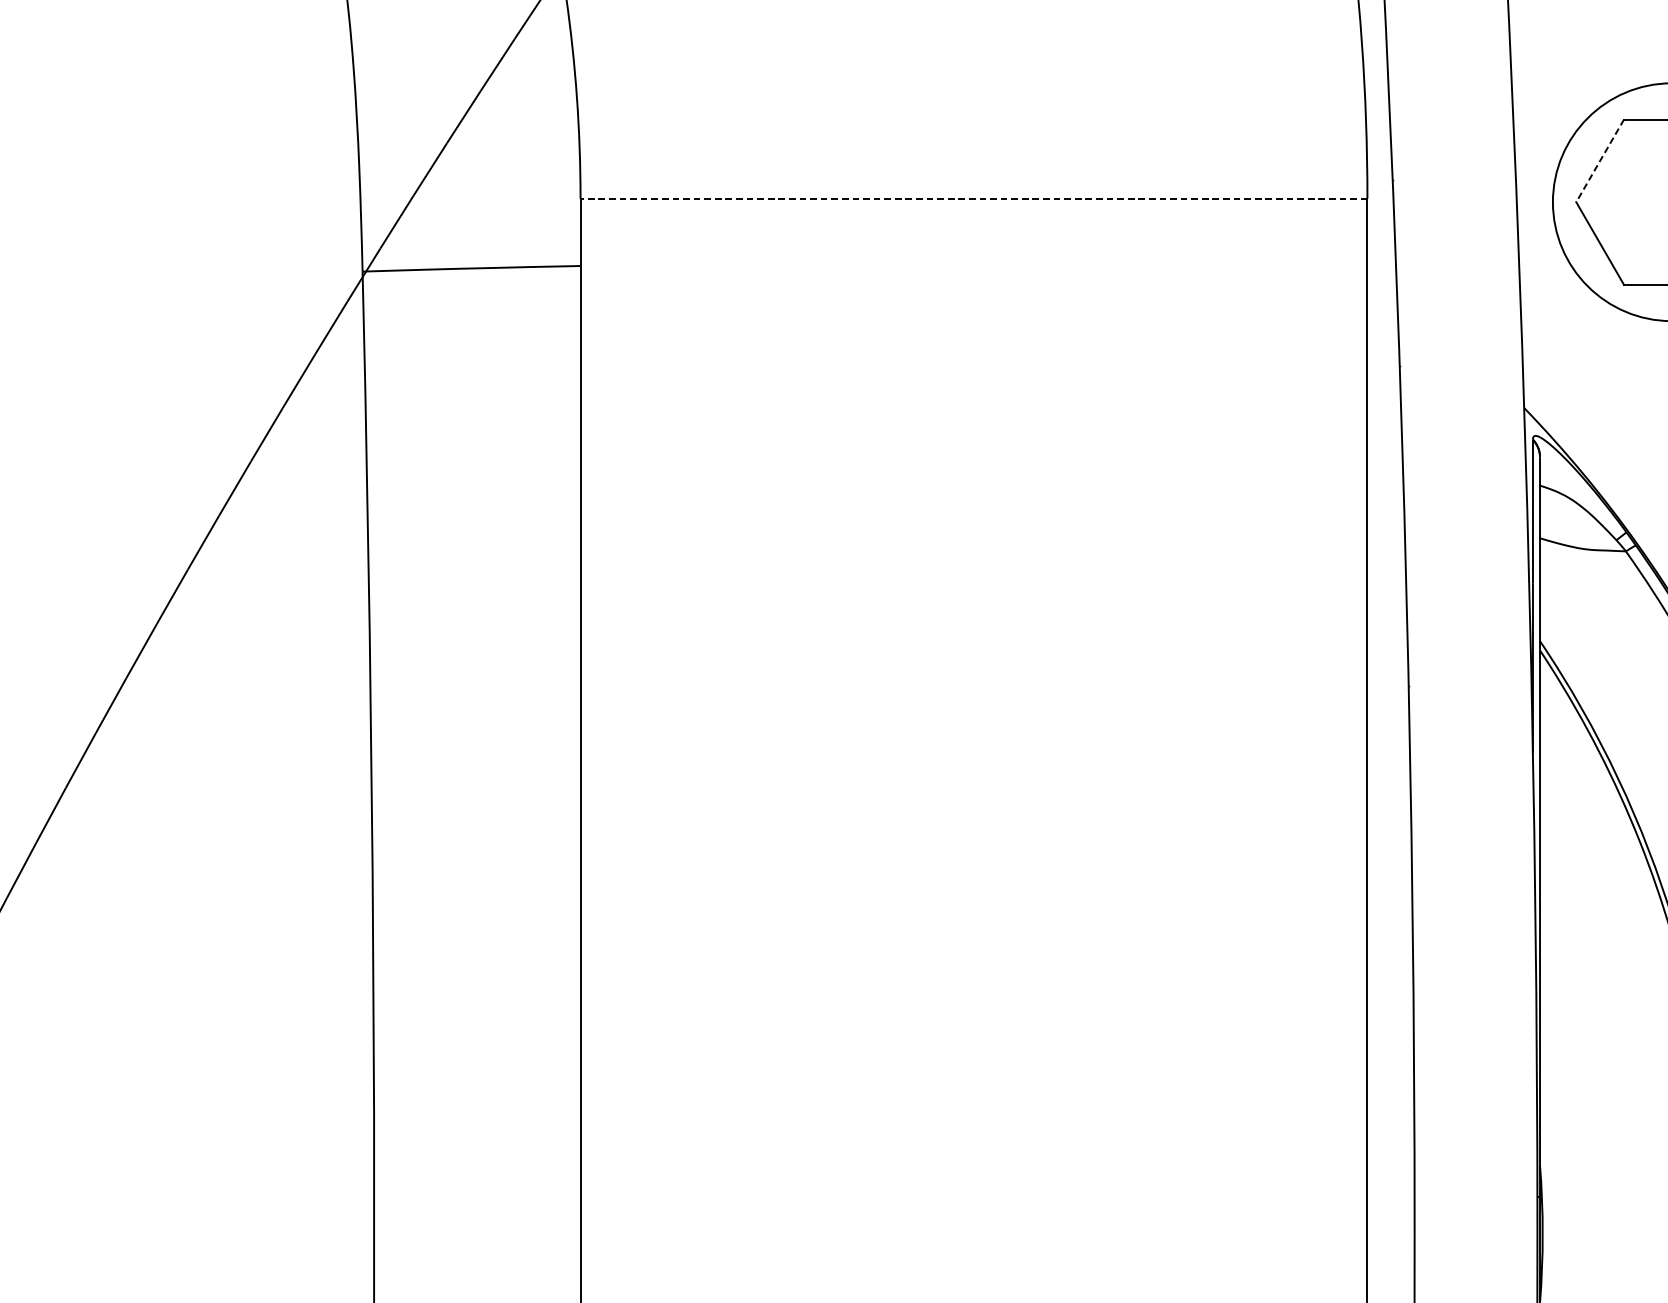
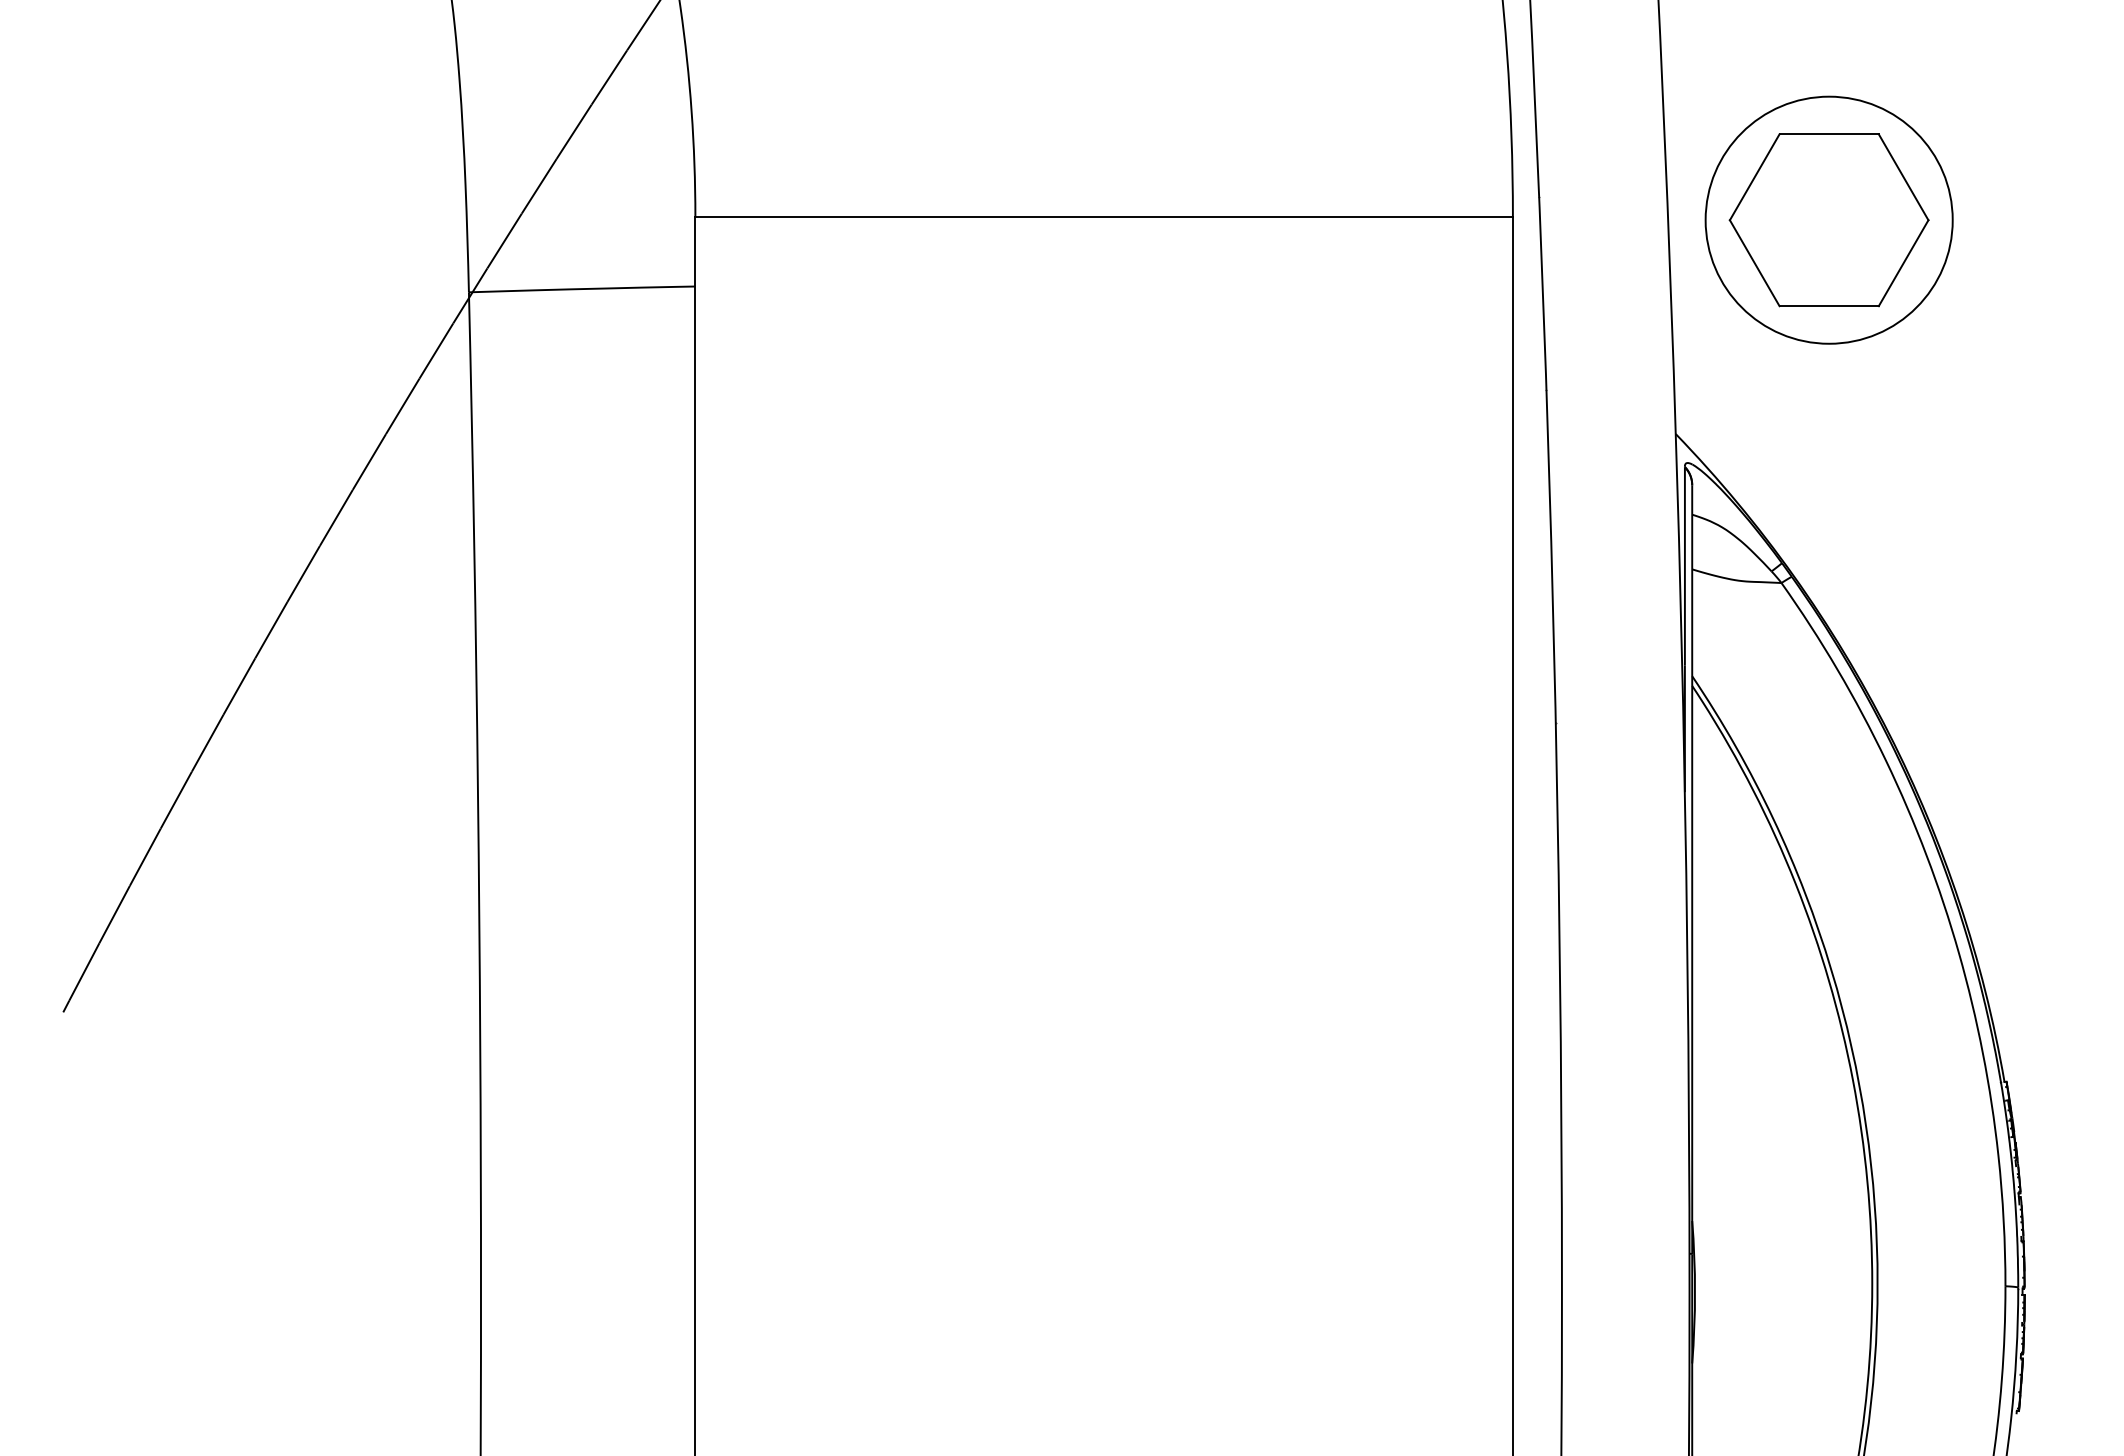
line: (1599, 161) -> (1754, 177), dashed -> solid
line: (974, 198) -> (1104, 216), dashed -> solid

